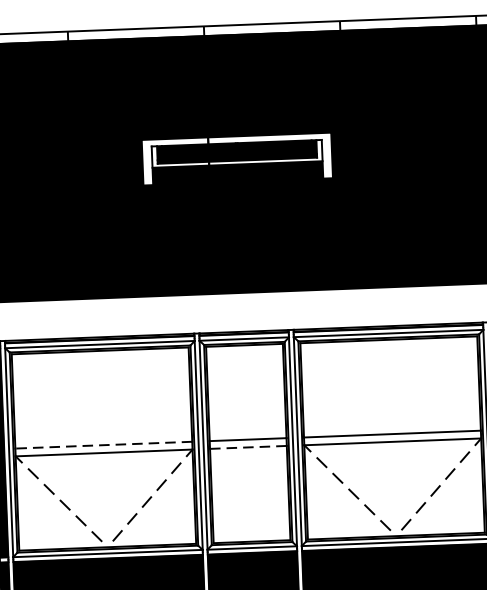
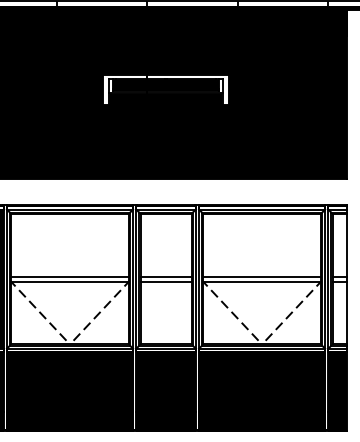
line: (104, 445) -> (70, 276), dashed -> solid
line: (249, 447) -> (166, 281), dashed -> solid

